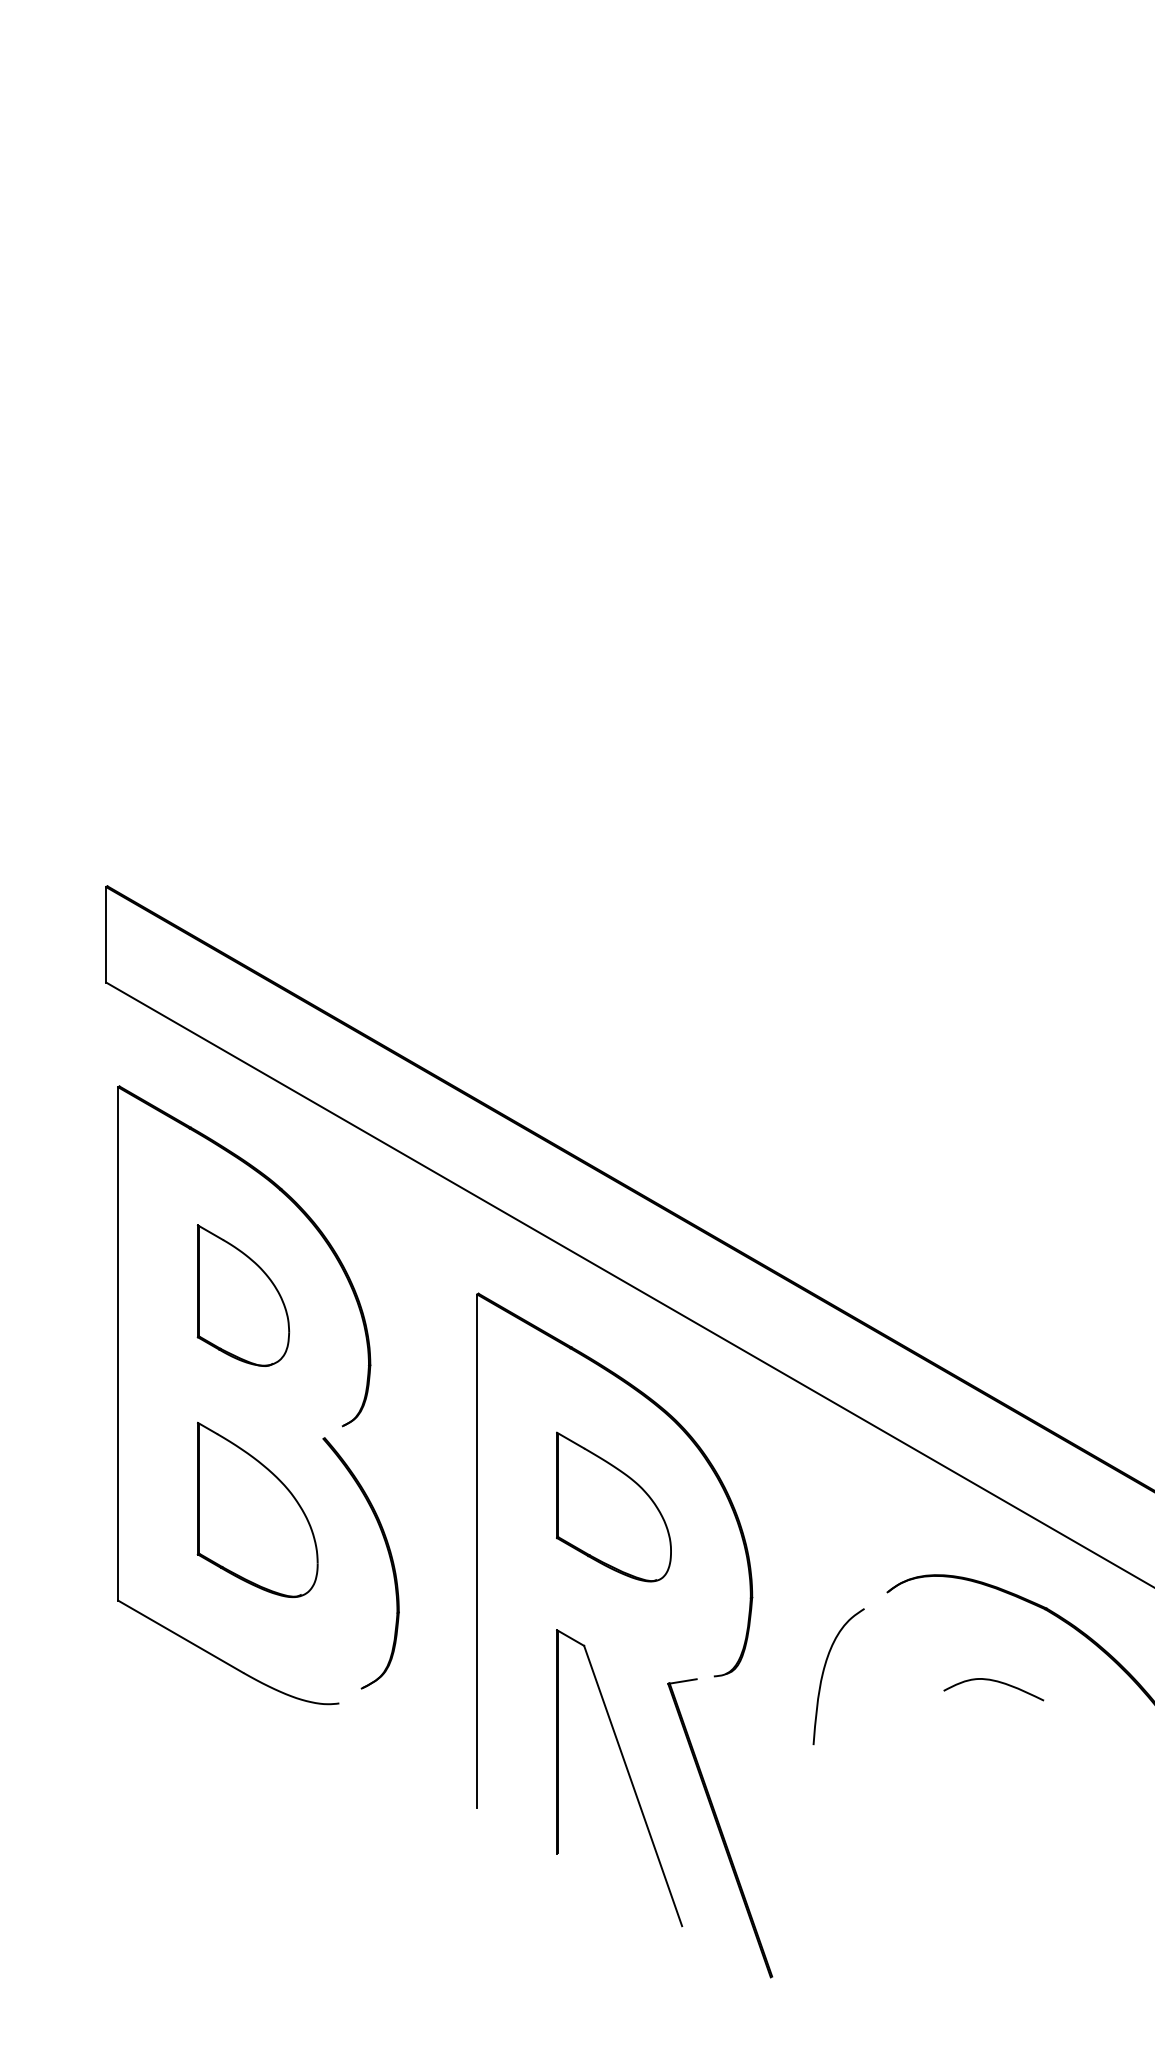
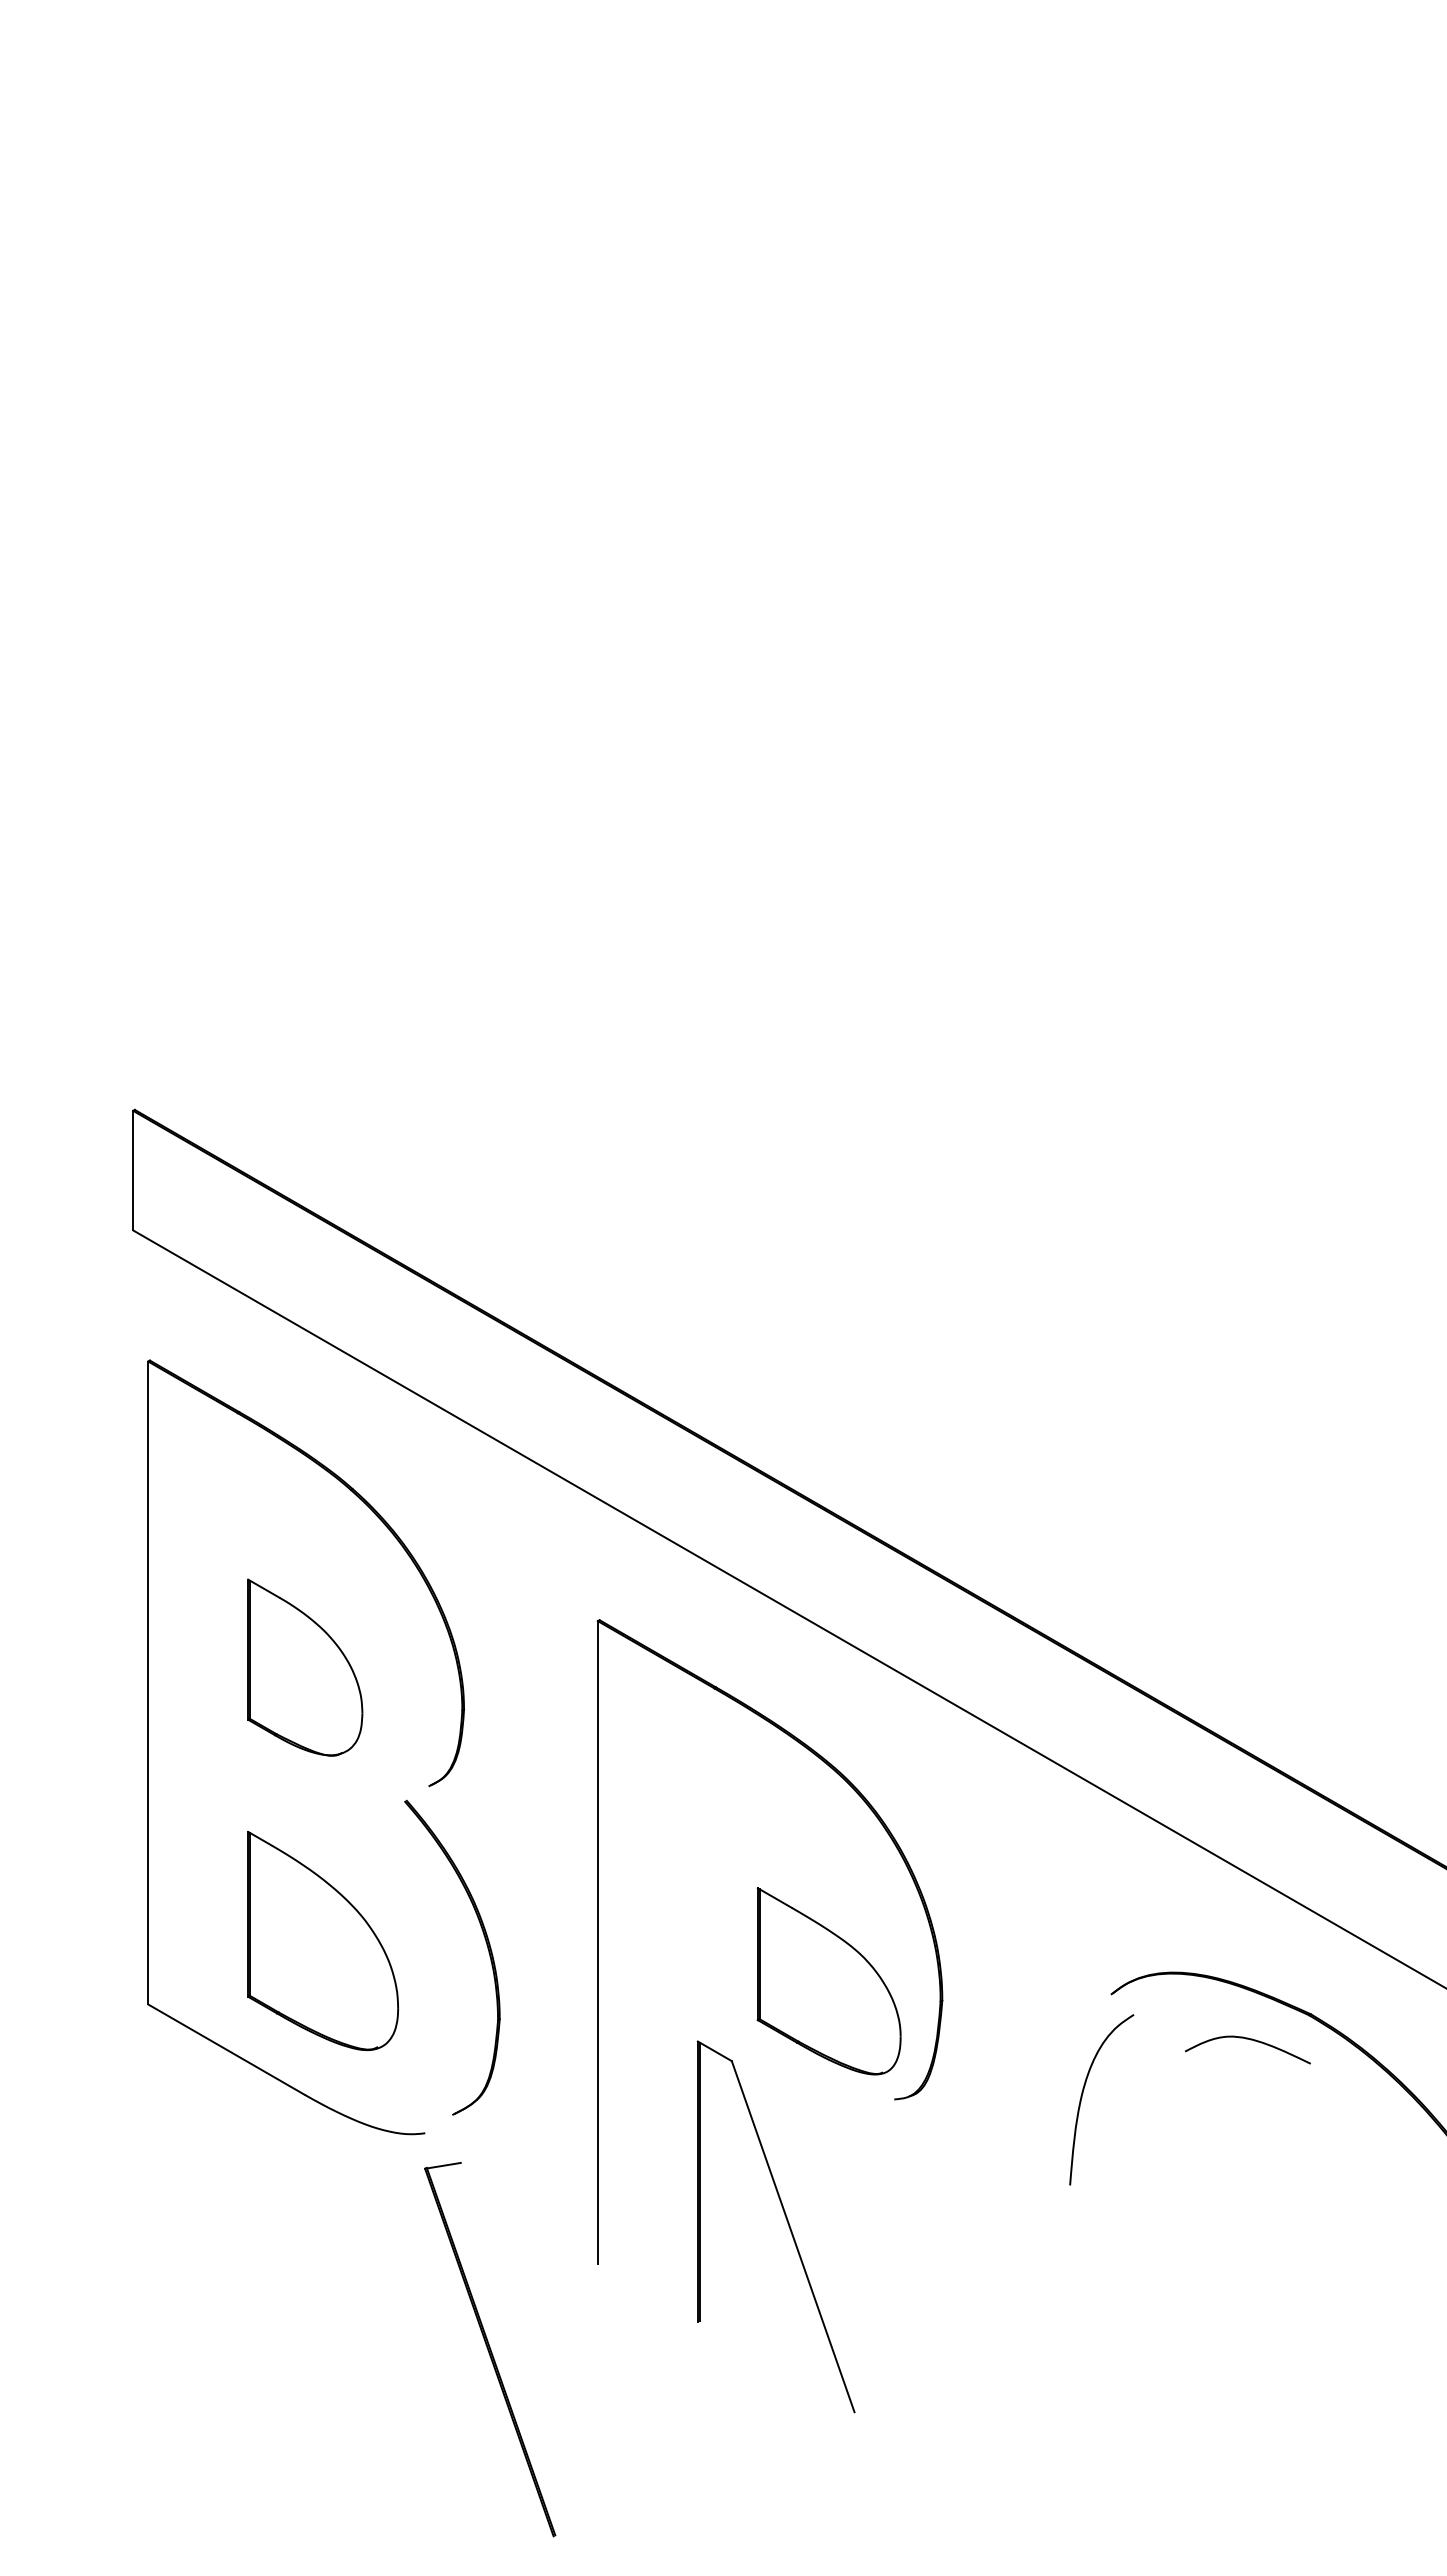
part: (243, 1295) -> (305, 1667), moved
part: (613, 1507) -> (828, 1981), moved
part: (257, 1509) -> (322, 1940), moved
curve: (824, 1671) -> (1083, 2093), moved
curve: (995, 1682) -> (1250, 2040), moved
part: (720, 1828) -> (490, 2349), moved

